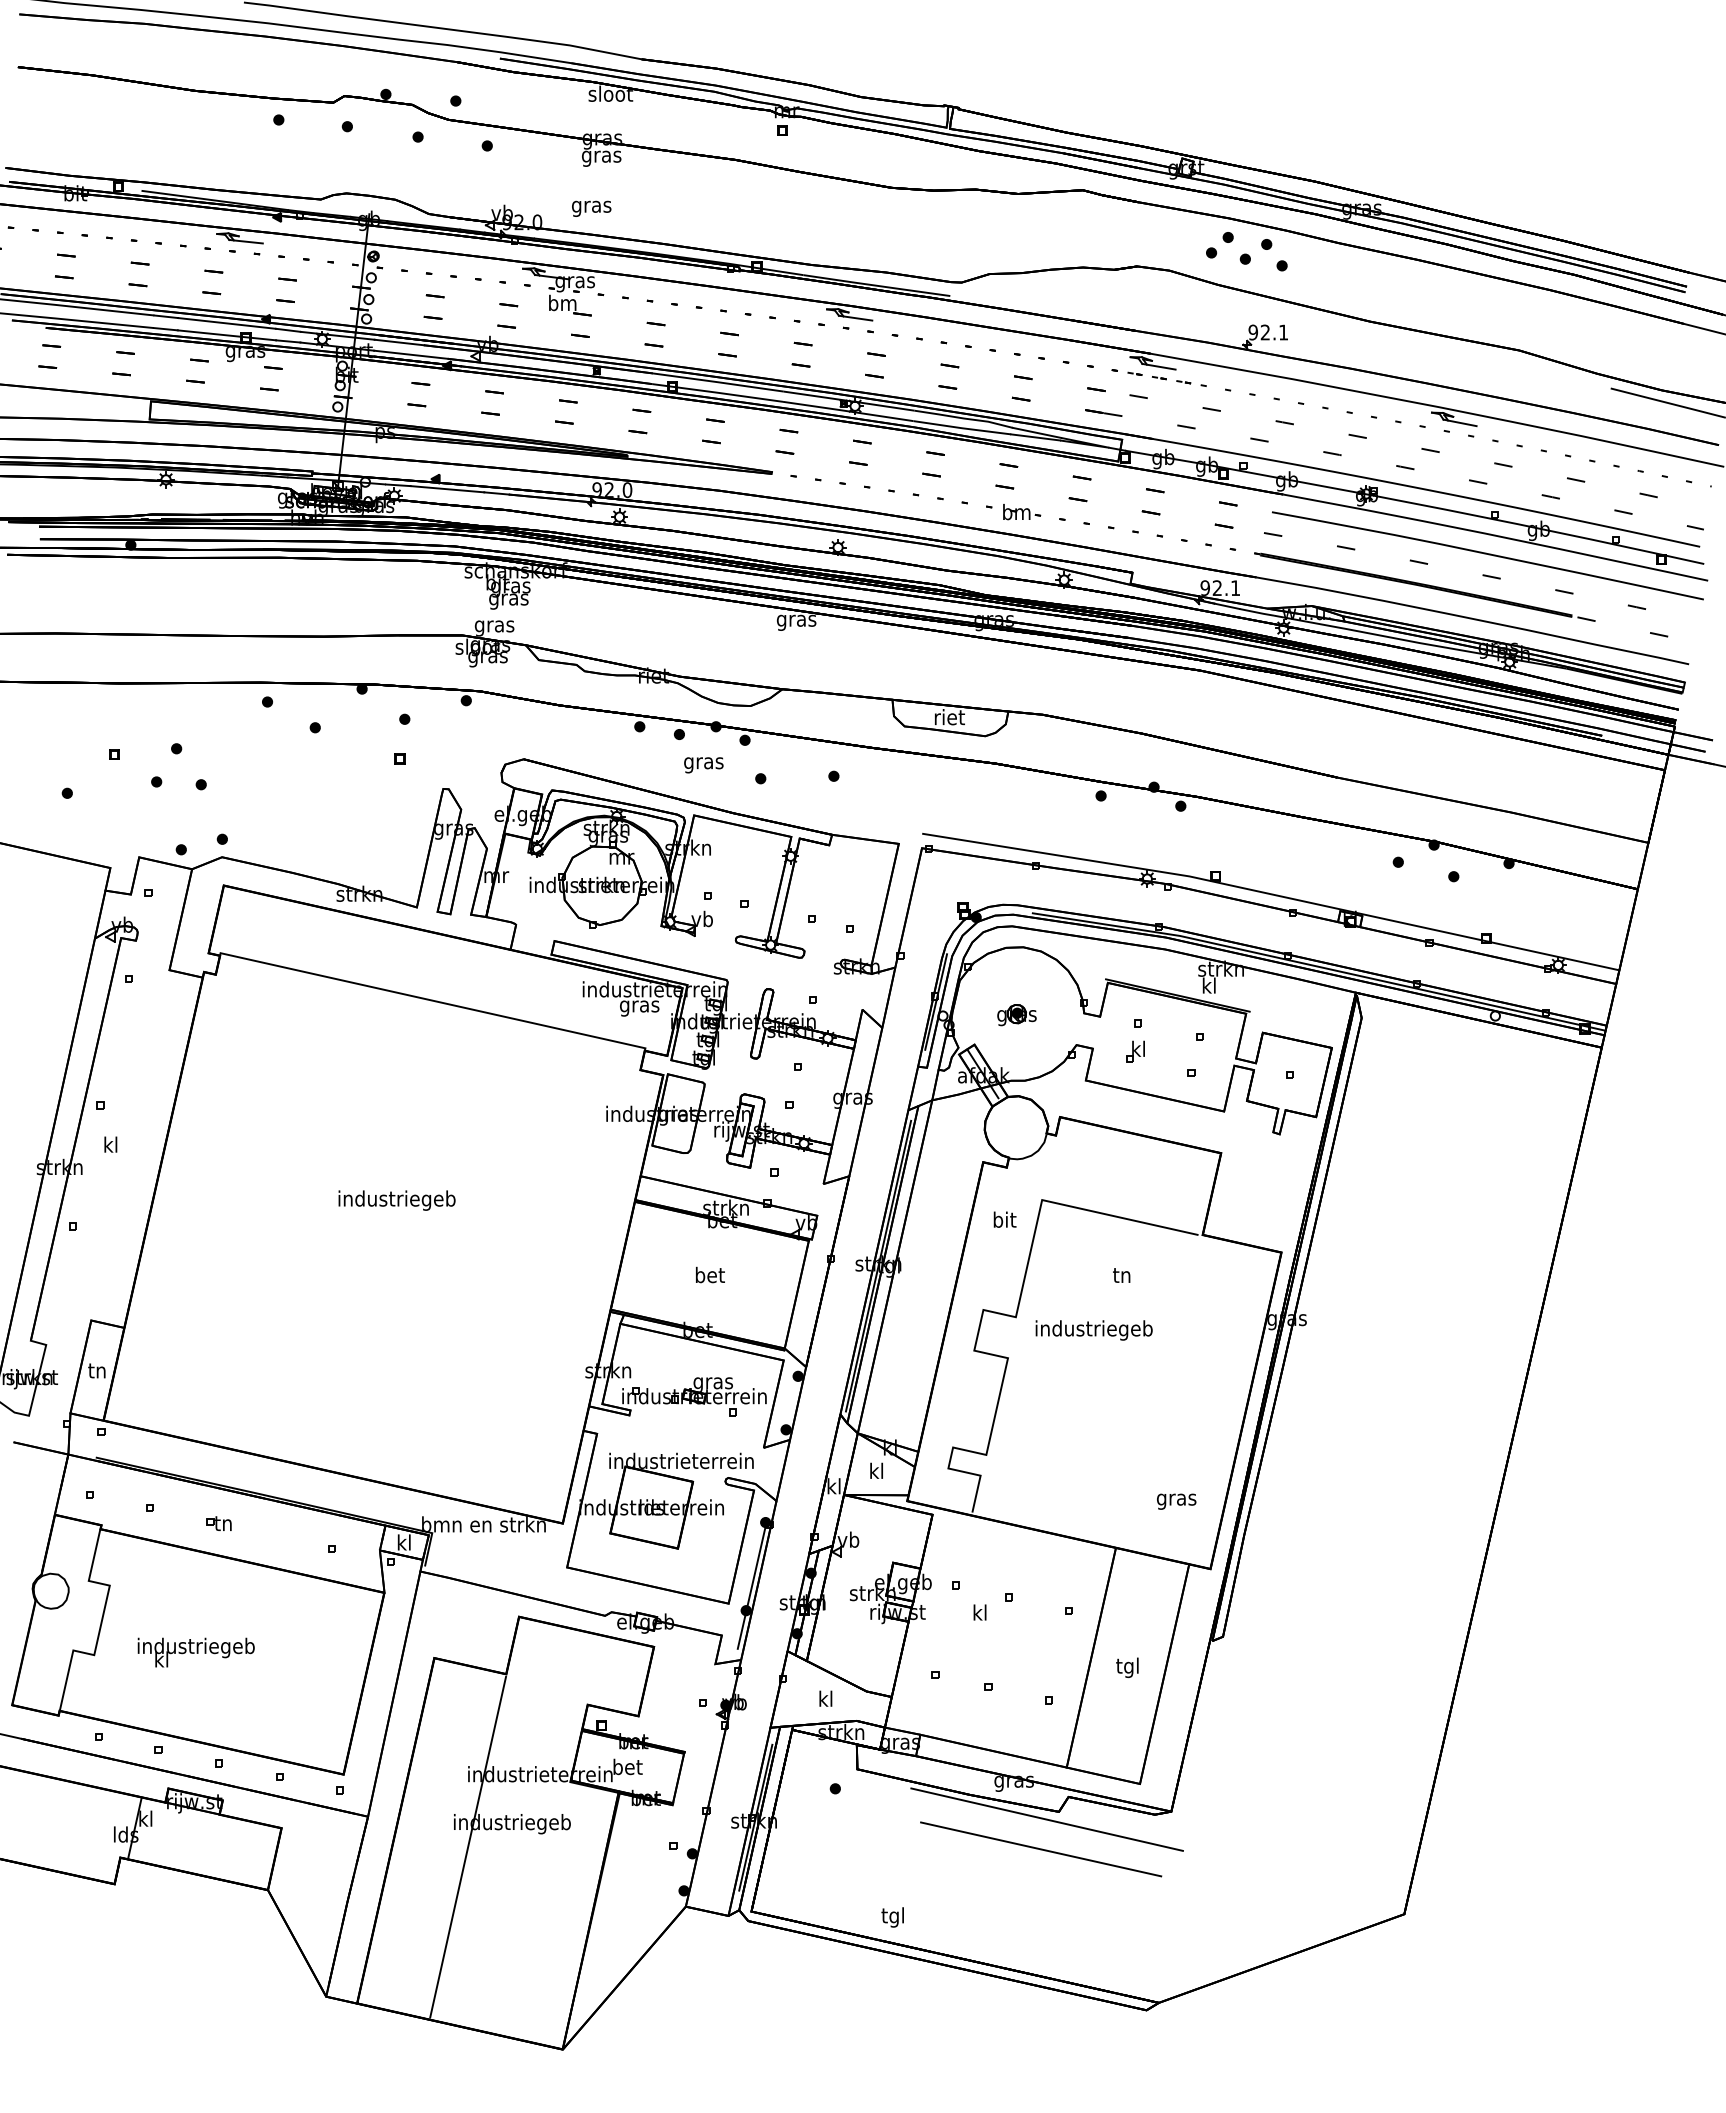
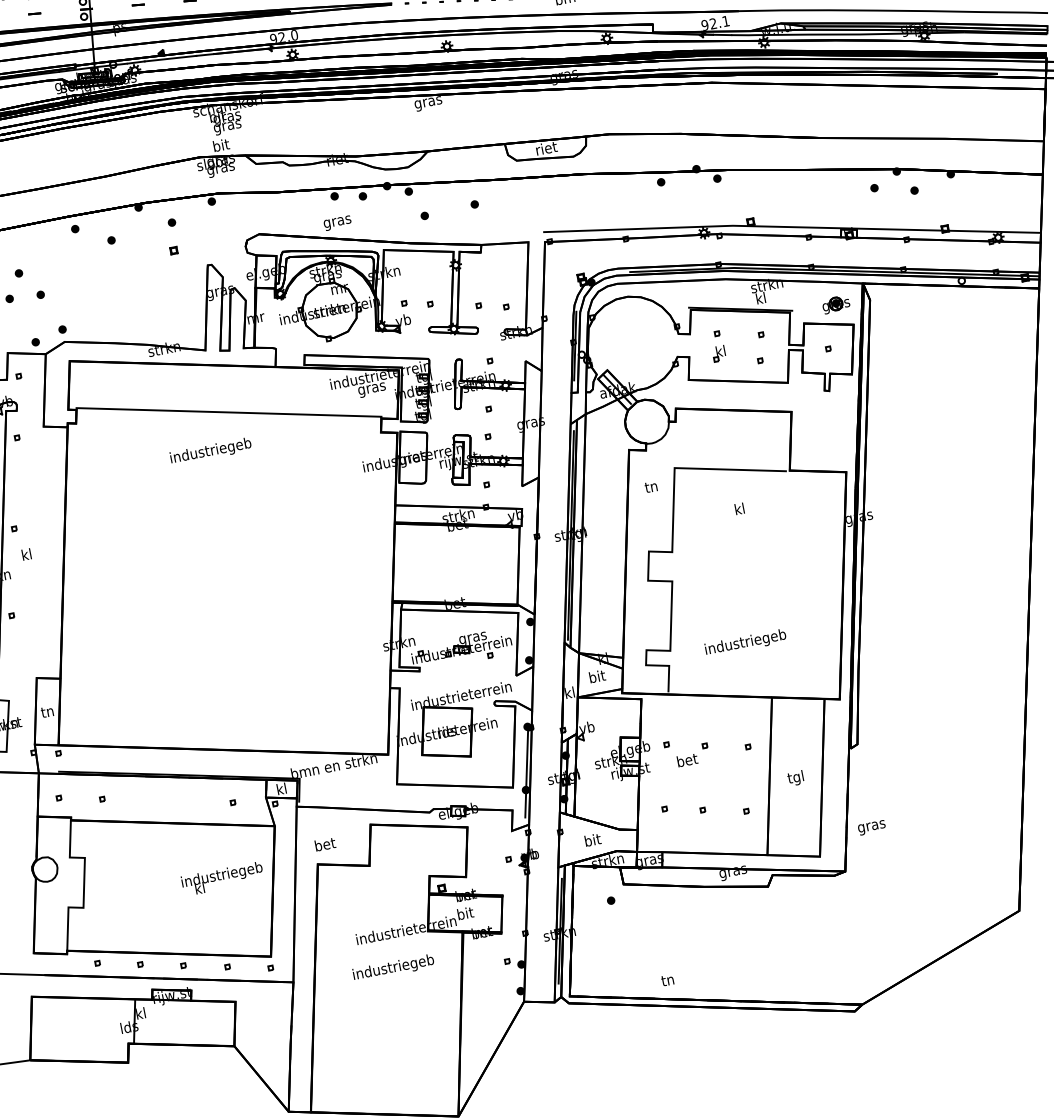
text: (494, 626) -> (221, 146), gras -> bit
text: (703, 765) -> (337, 223), moved
part: (1016, 1015) -> (835, 304), moved
text: (396, 1200) -> (210, 451), moved
text: (1004, 1219) -> (651, 486), bit -> tn
text: (710, 1274) -> (325, 843), moved
text: (1121, 1274) -> (739, 508), tn -> kl
text: (1093, 1330) -> (745, 643), moved
text: (877, 1470) -> (597, 676), kl -> bit
text: (1176, 1501) -> (871, 827), moved
part: (218, 1523) -> (151, 800), removed
text: (980, 1612) -> (687, 760), kl -> bet
text: (195, 1652) -> (222, 878), moved
text: (826, 1698) -> (592, 839), kl -> bit
text: (627, 1766) -> (465, 913), bet -> bit
line: (1046, 1819) -> (760, 893), removed
line: (468, 1846) -> (366, 989), removed
line: (1041, 1849) -> (761, 914), removed
text: (892, 1917) -> (667, 981), tgl -> tn

